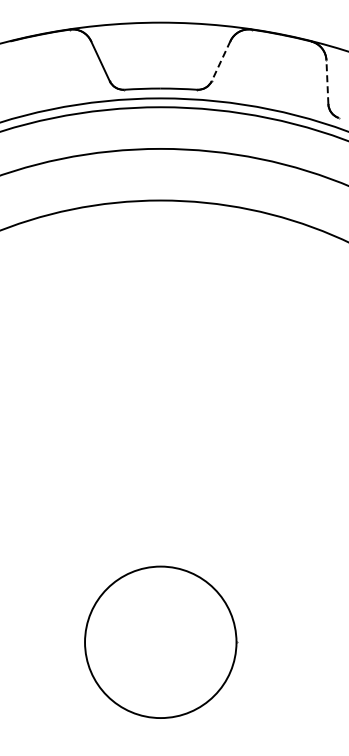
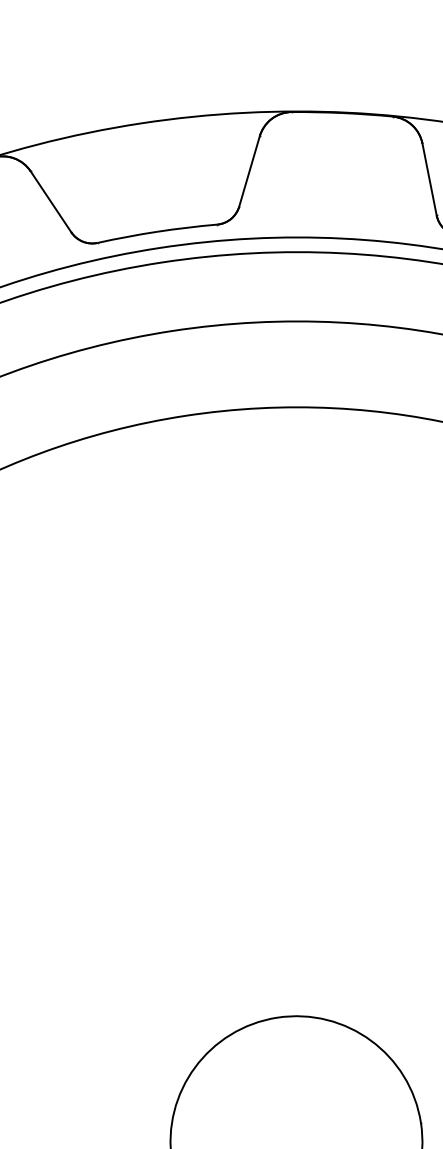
line: (220, 61) -> (248, 172), dashed -> solid
line: (327, 81) -> (429, 178), dashed -> solid

